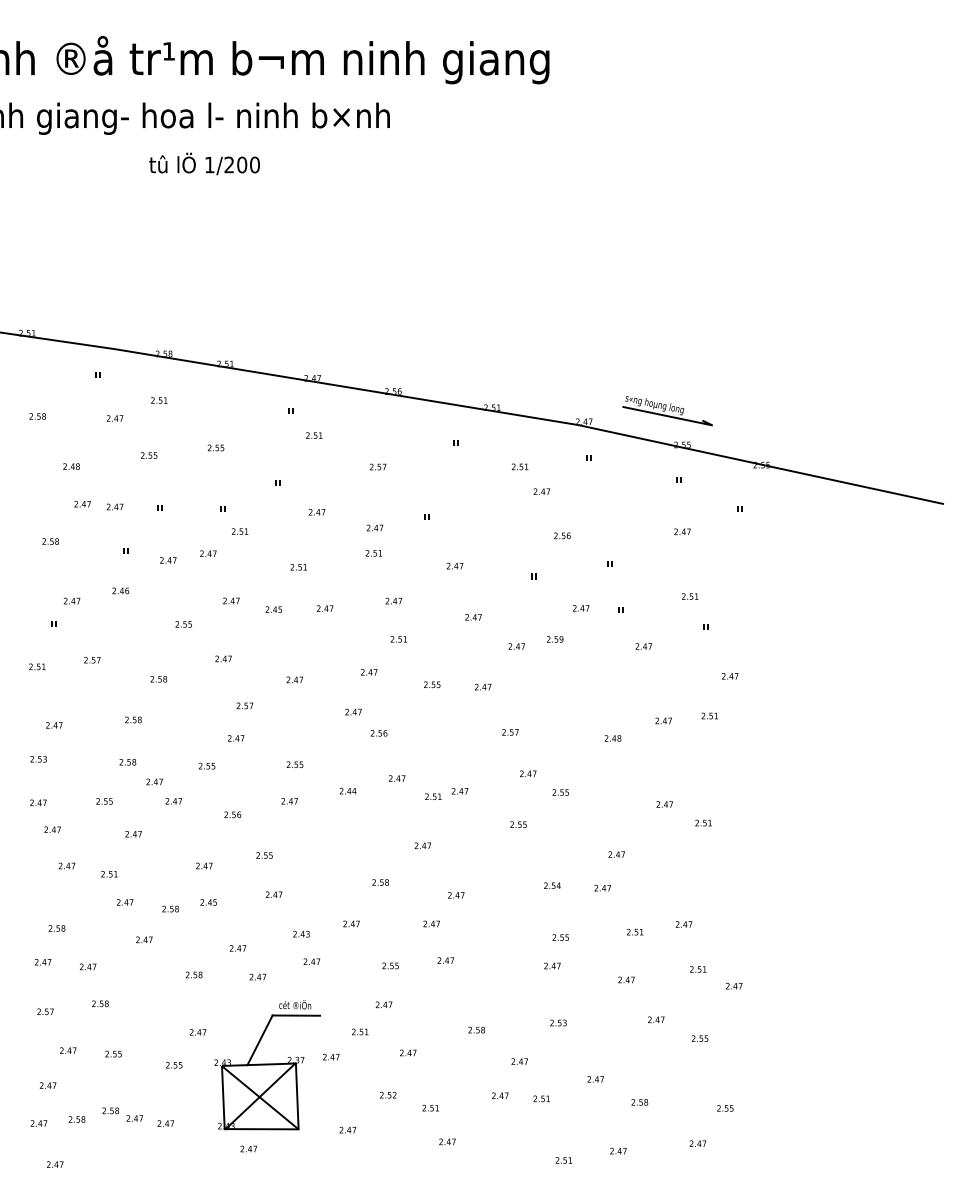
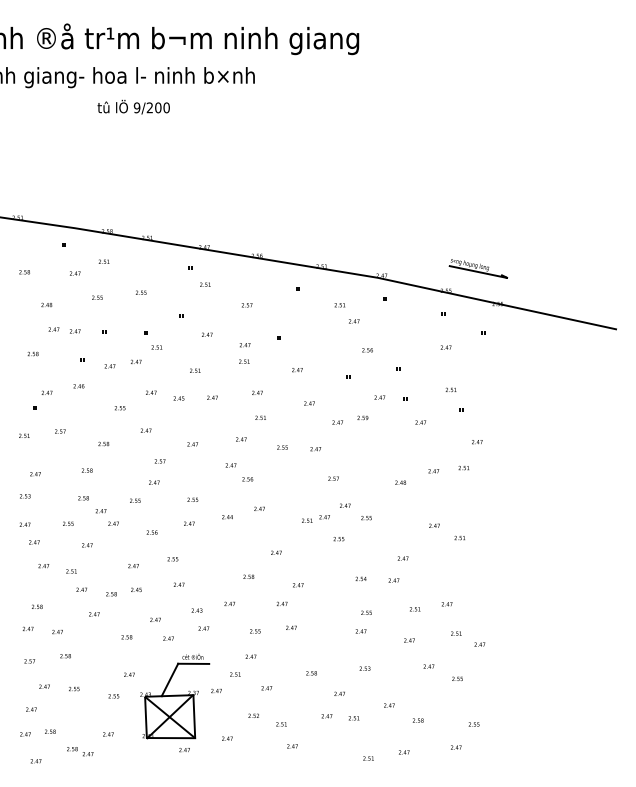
text: (208, 164) -> (136, 107), 1/200 -> 9/200
part: (667, 410) -> (478, 268), moved
text: (445, 793) -> (315, 518), moved
text: (123, 1114) -> (80, 751), moved
text: (248, 1149) -> (184, 750), moved

